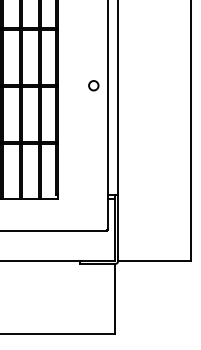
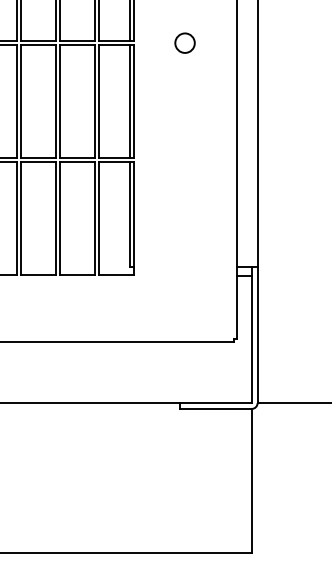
circle: (93, 85) -> (184, 42), moved

